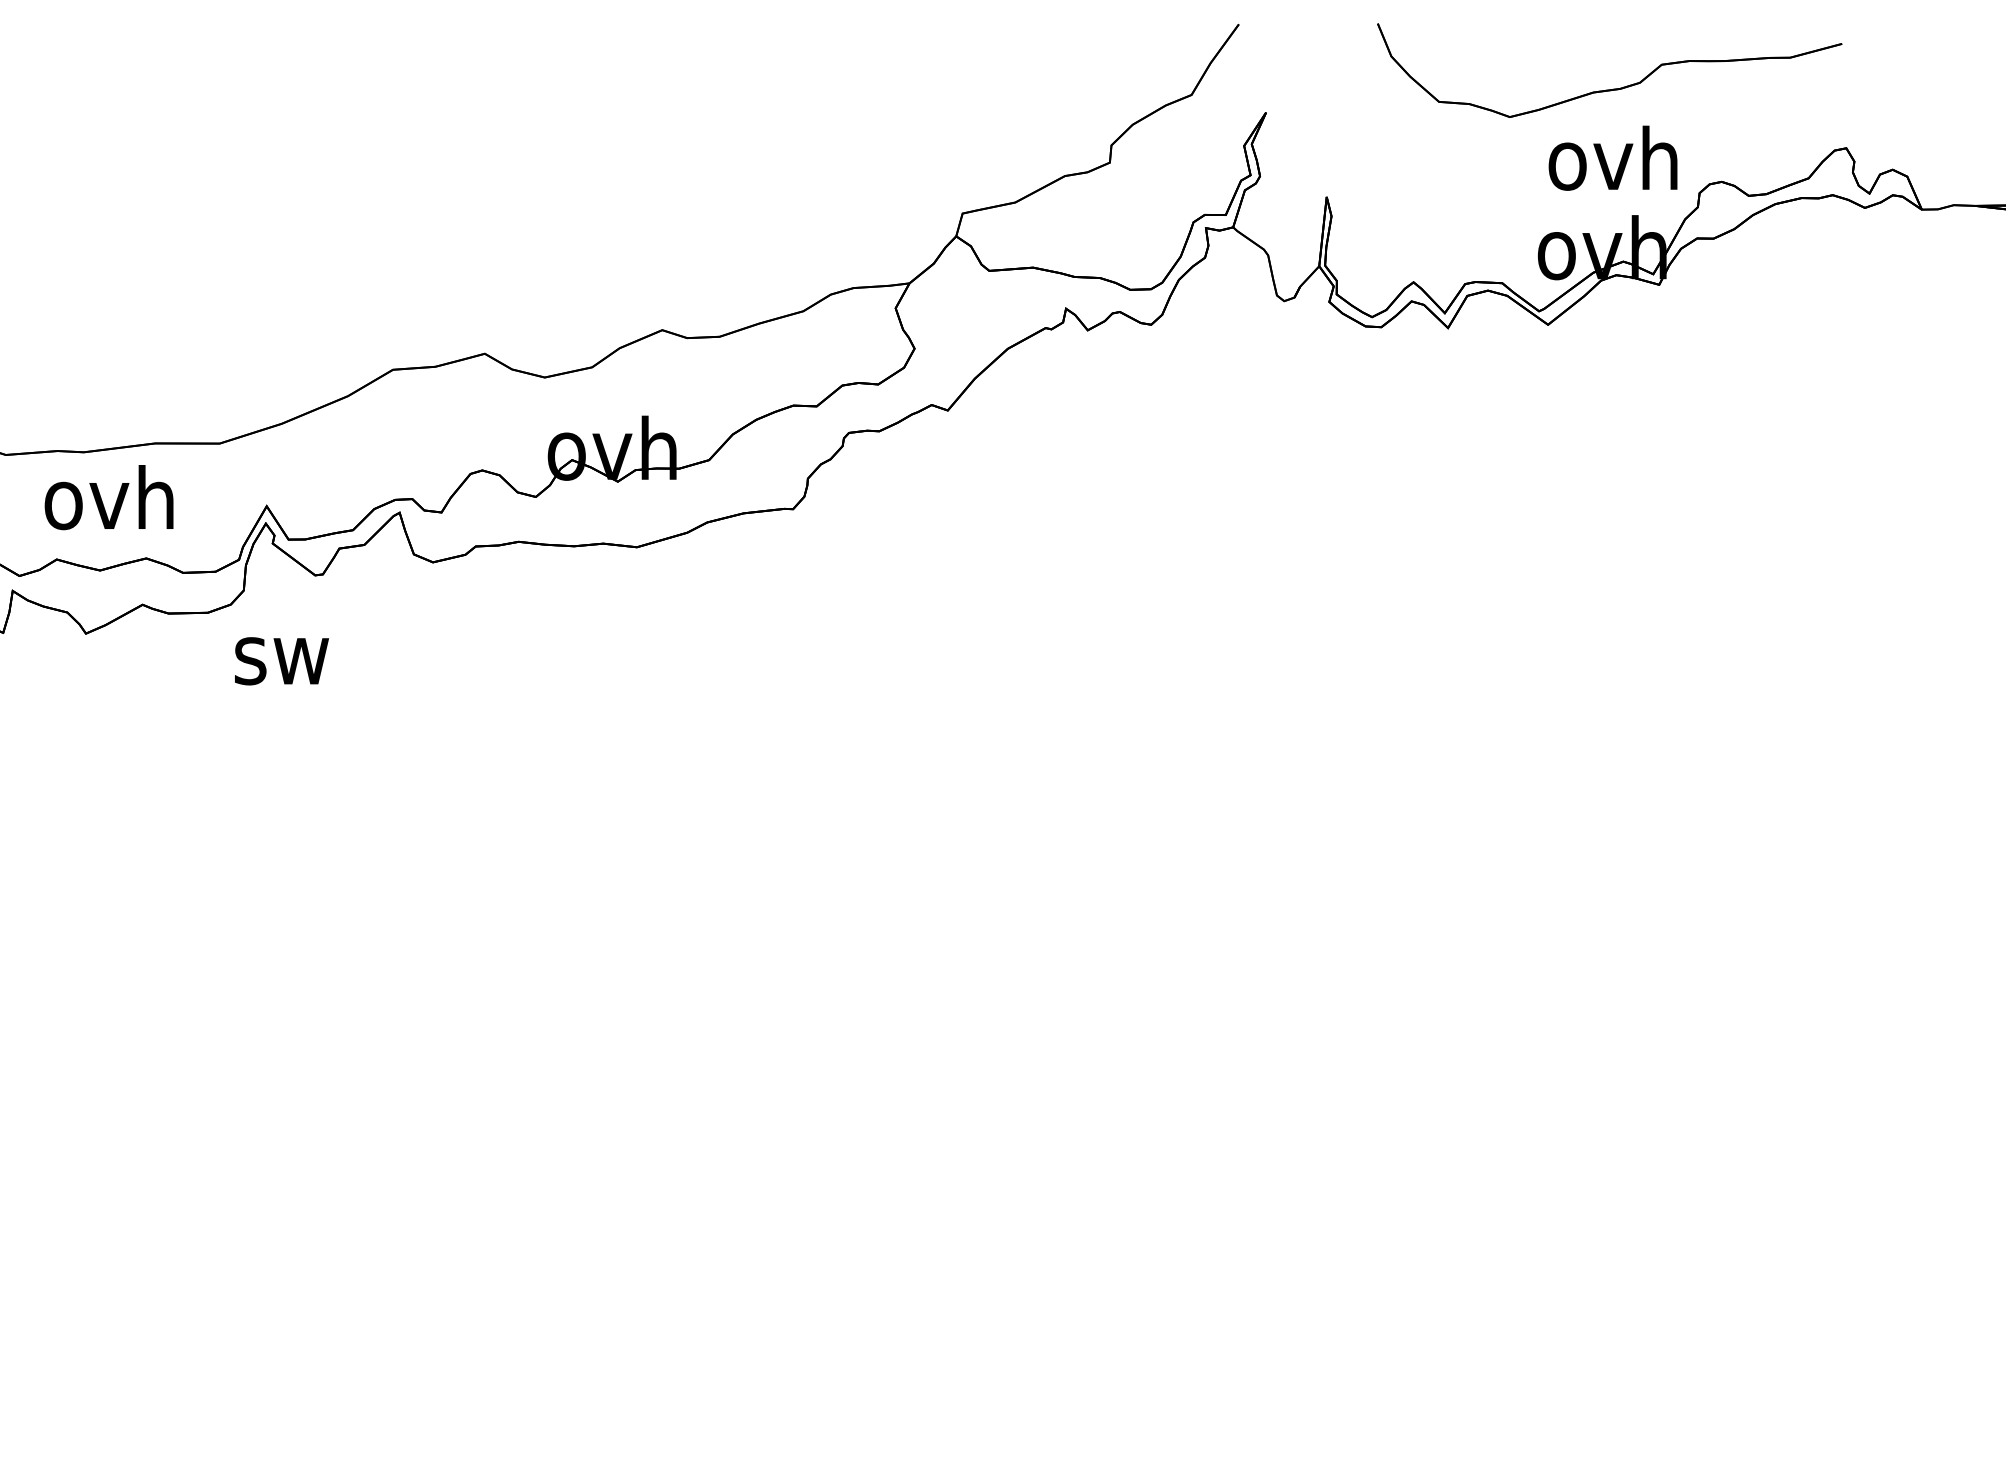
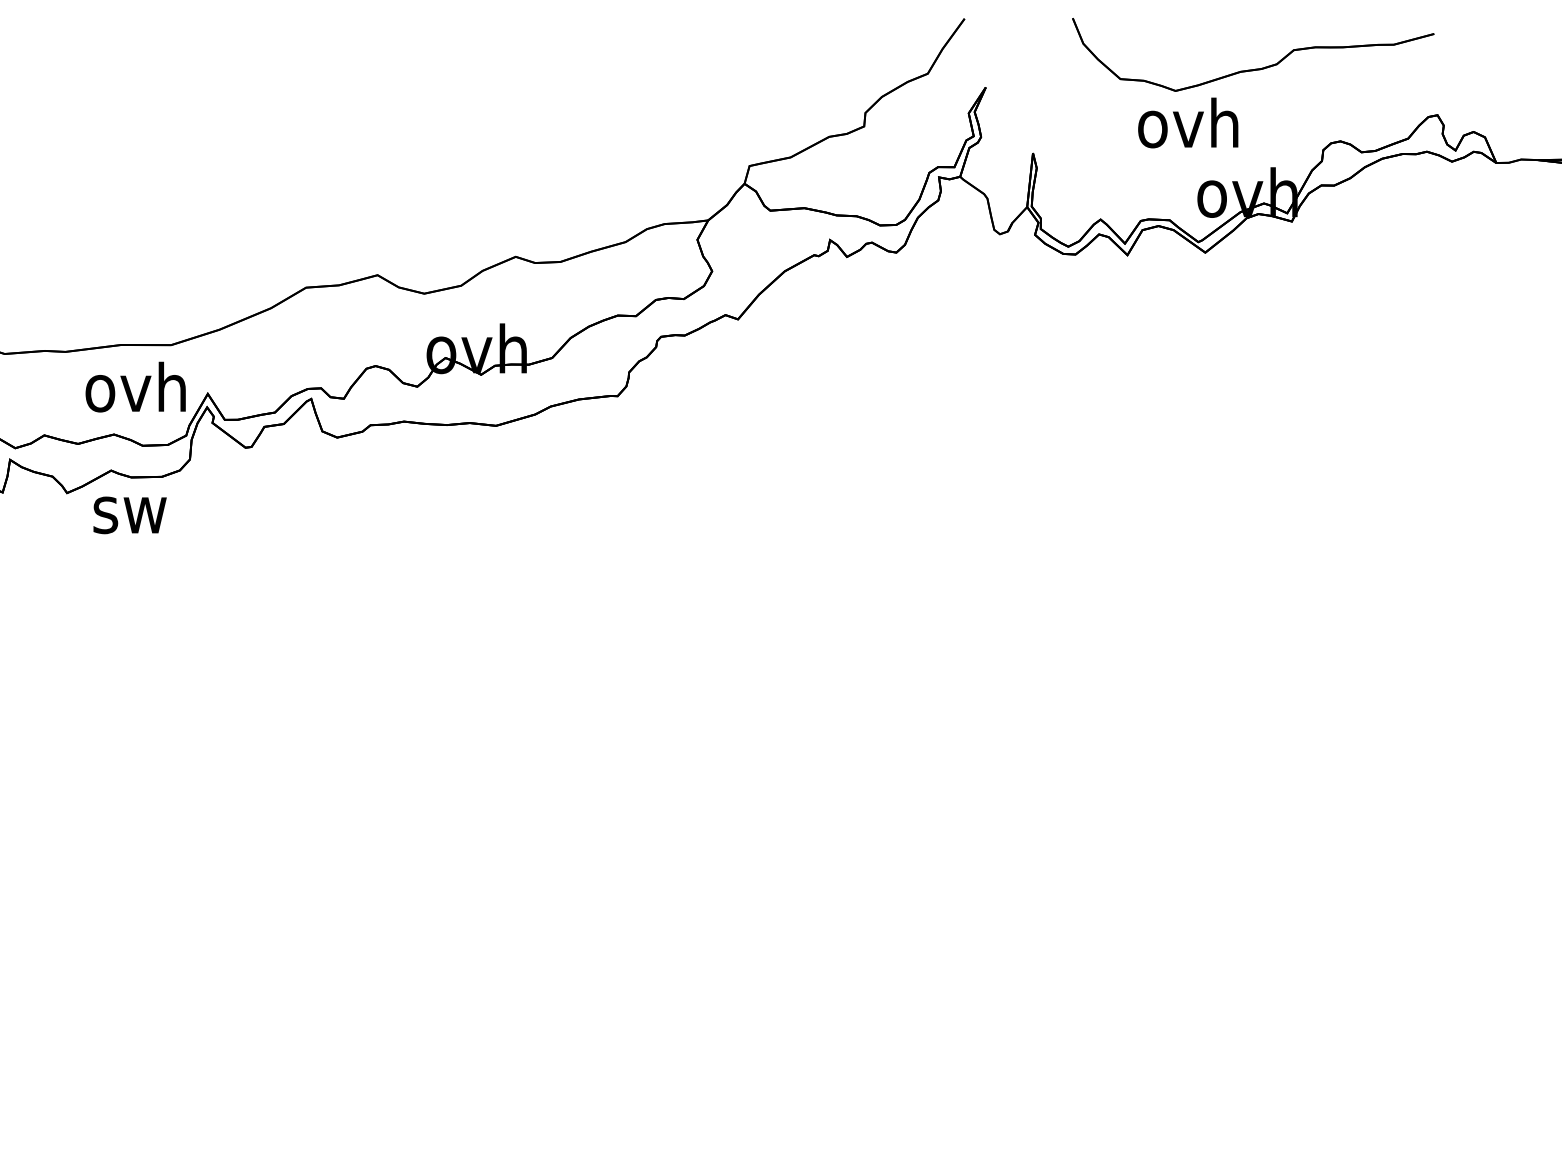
text: (1612, 157) -> (1187, 122), moved
text: (108, 497) -> (135, 387), moved
text: (281, 661) -> (129, 515), moved

